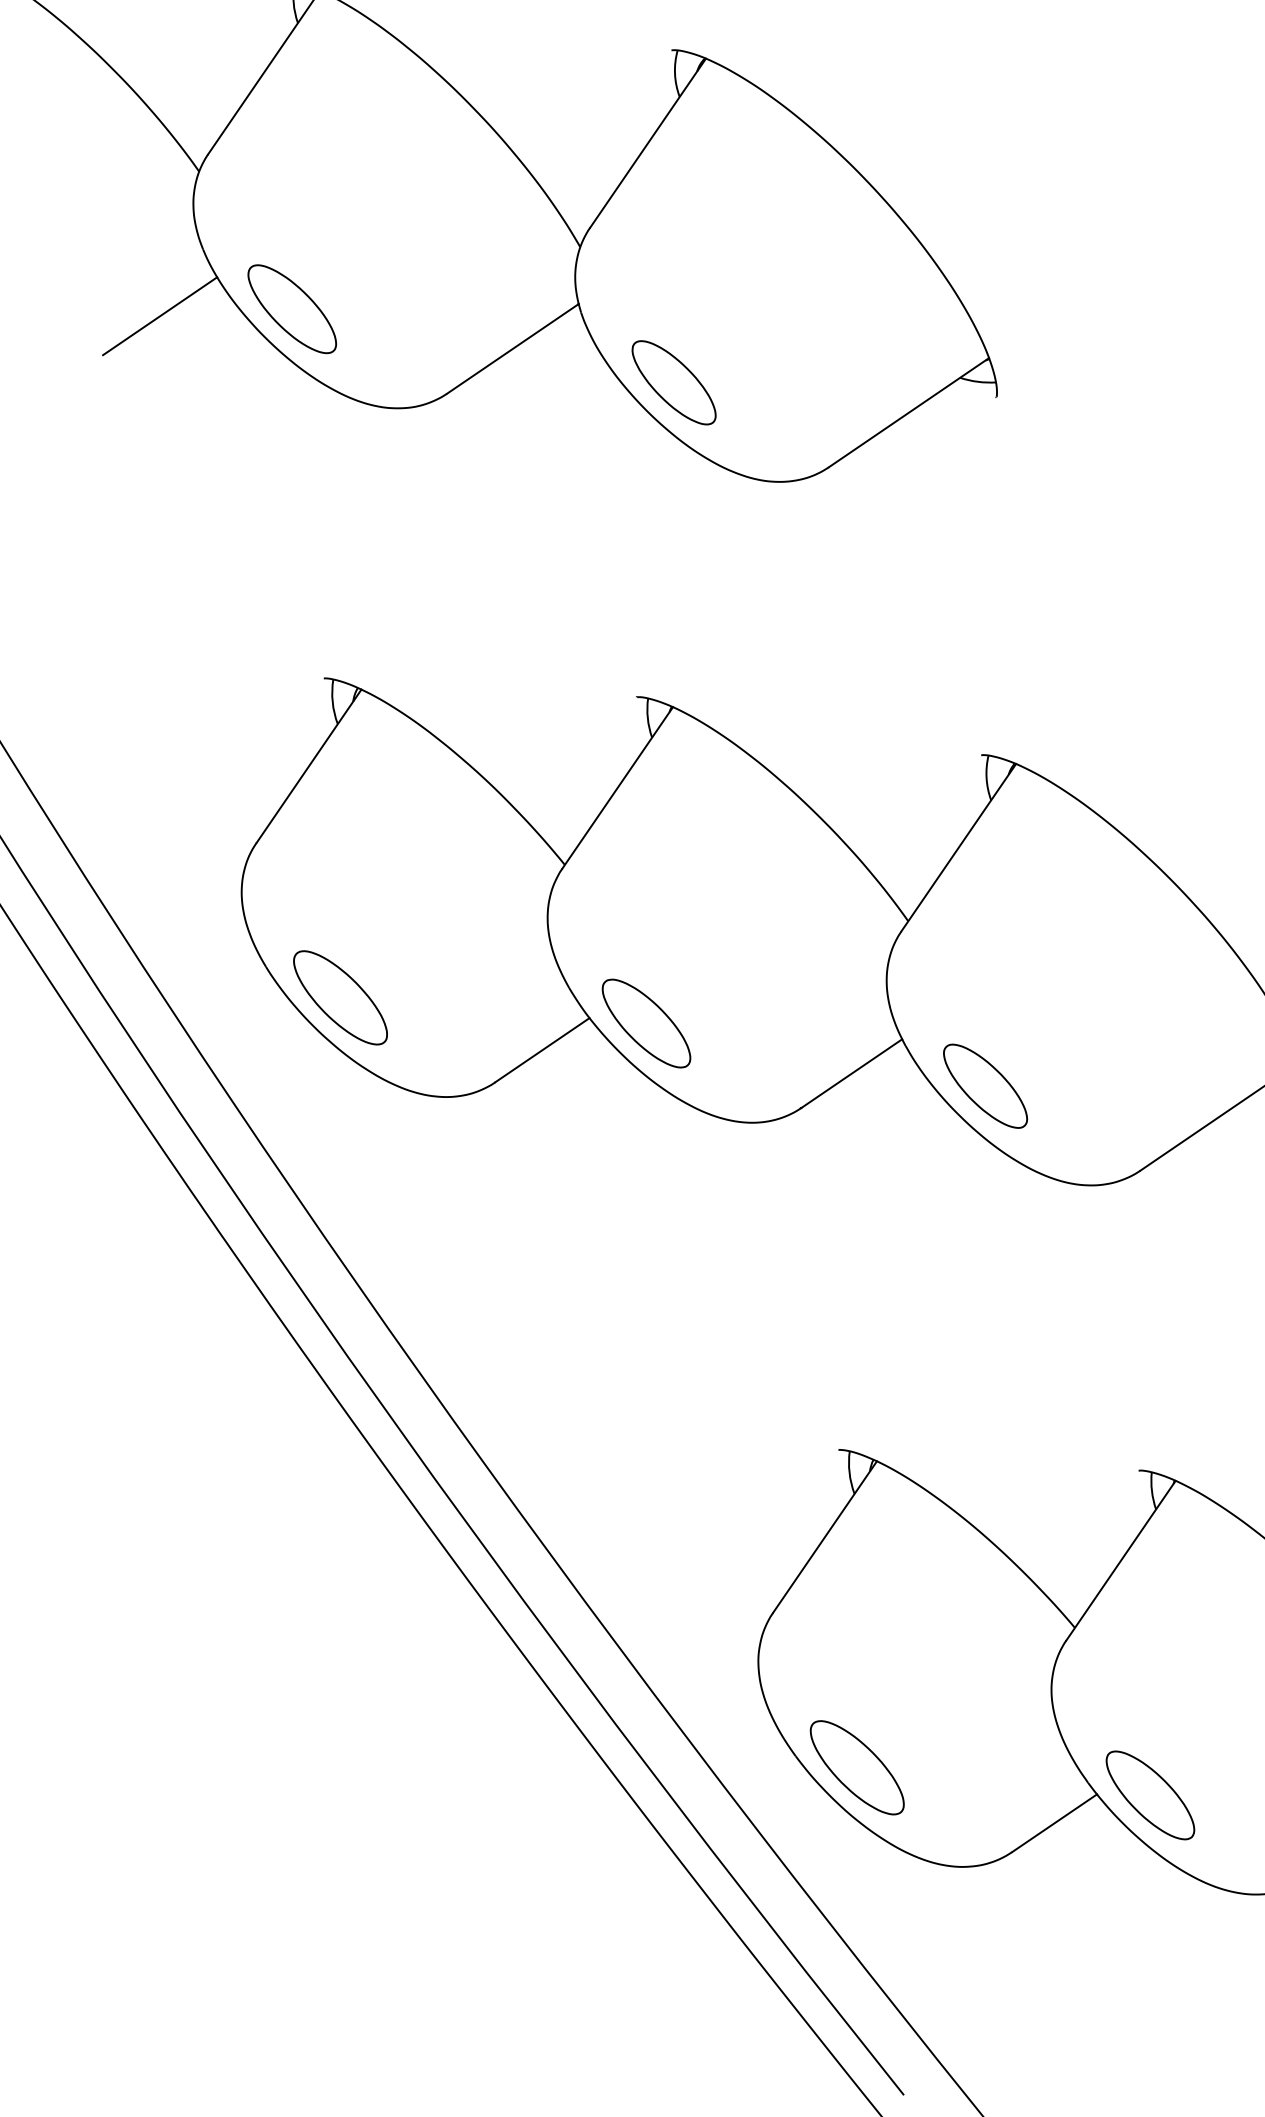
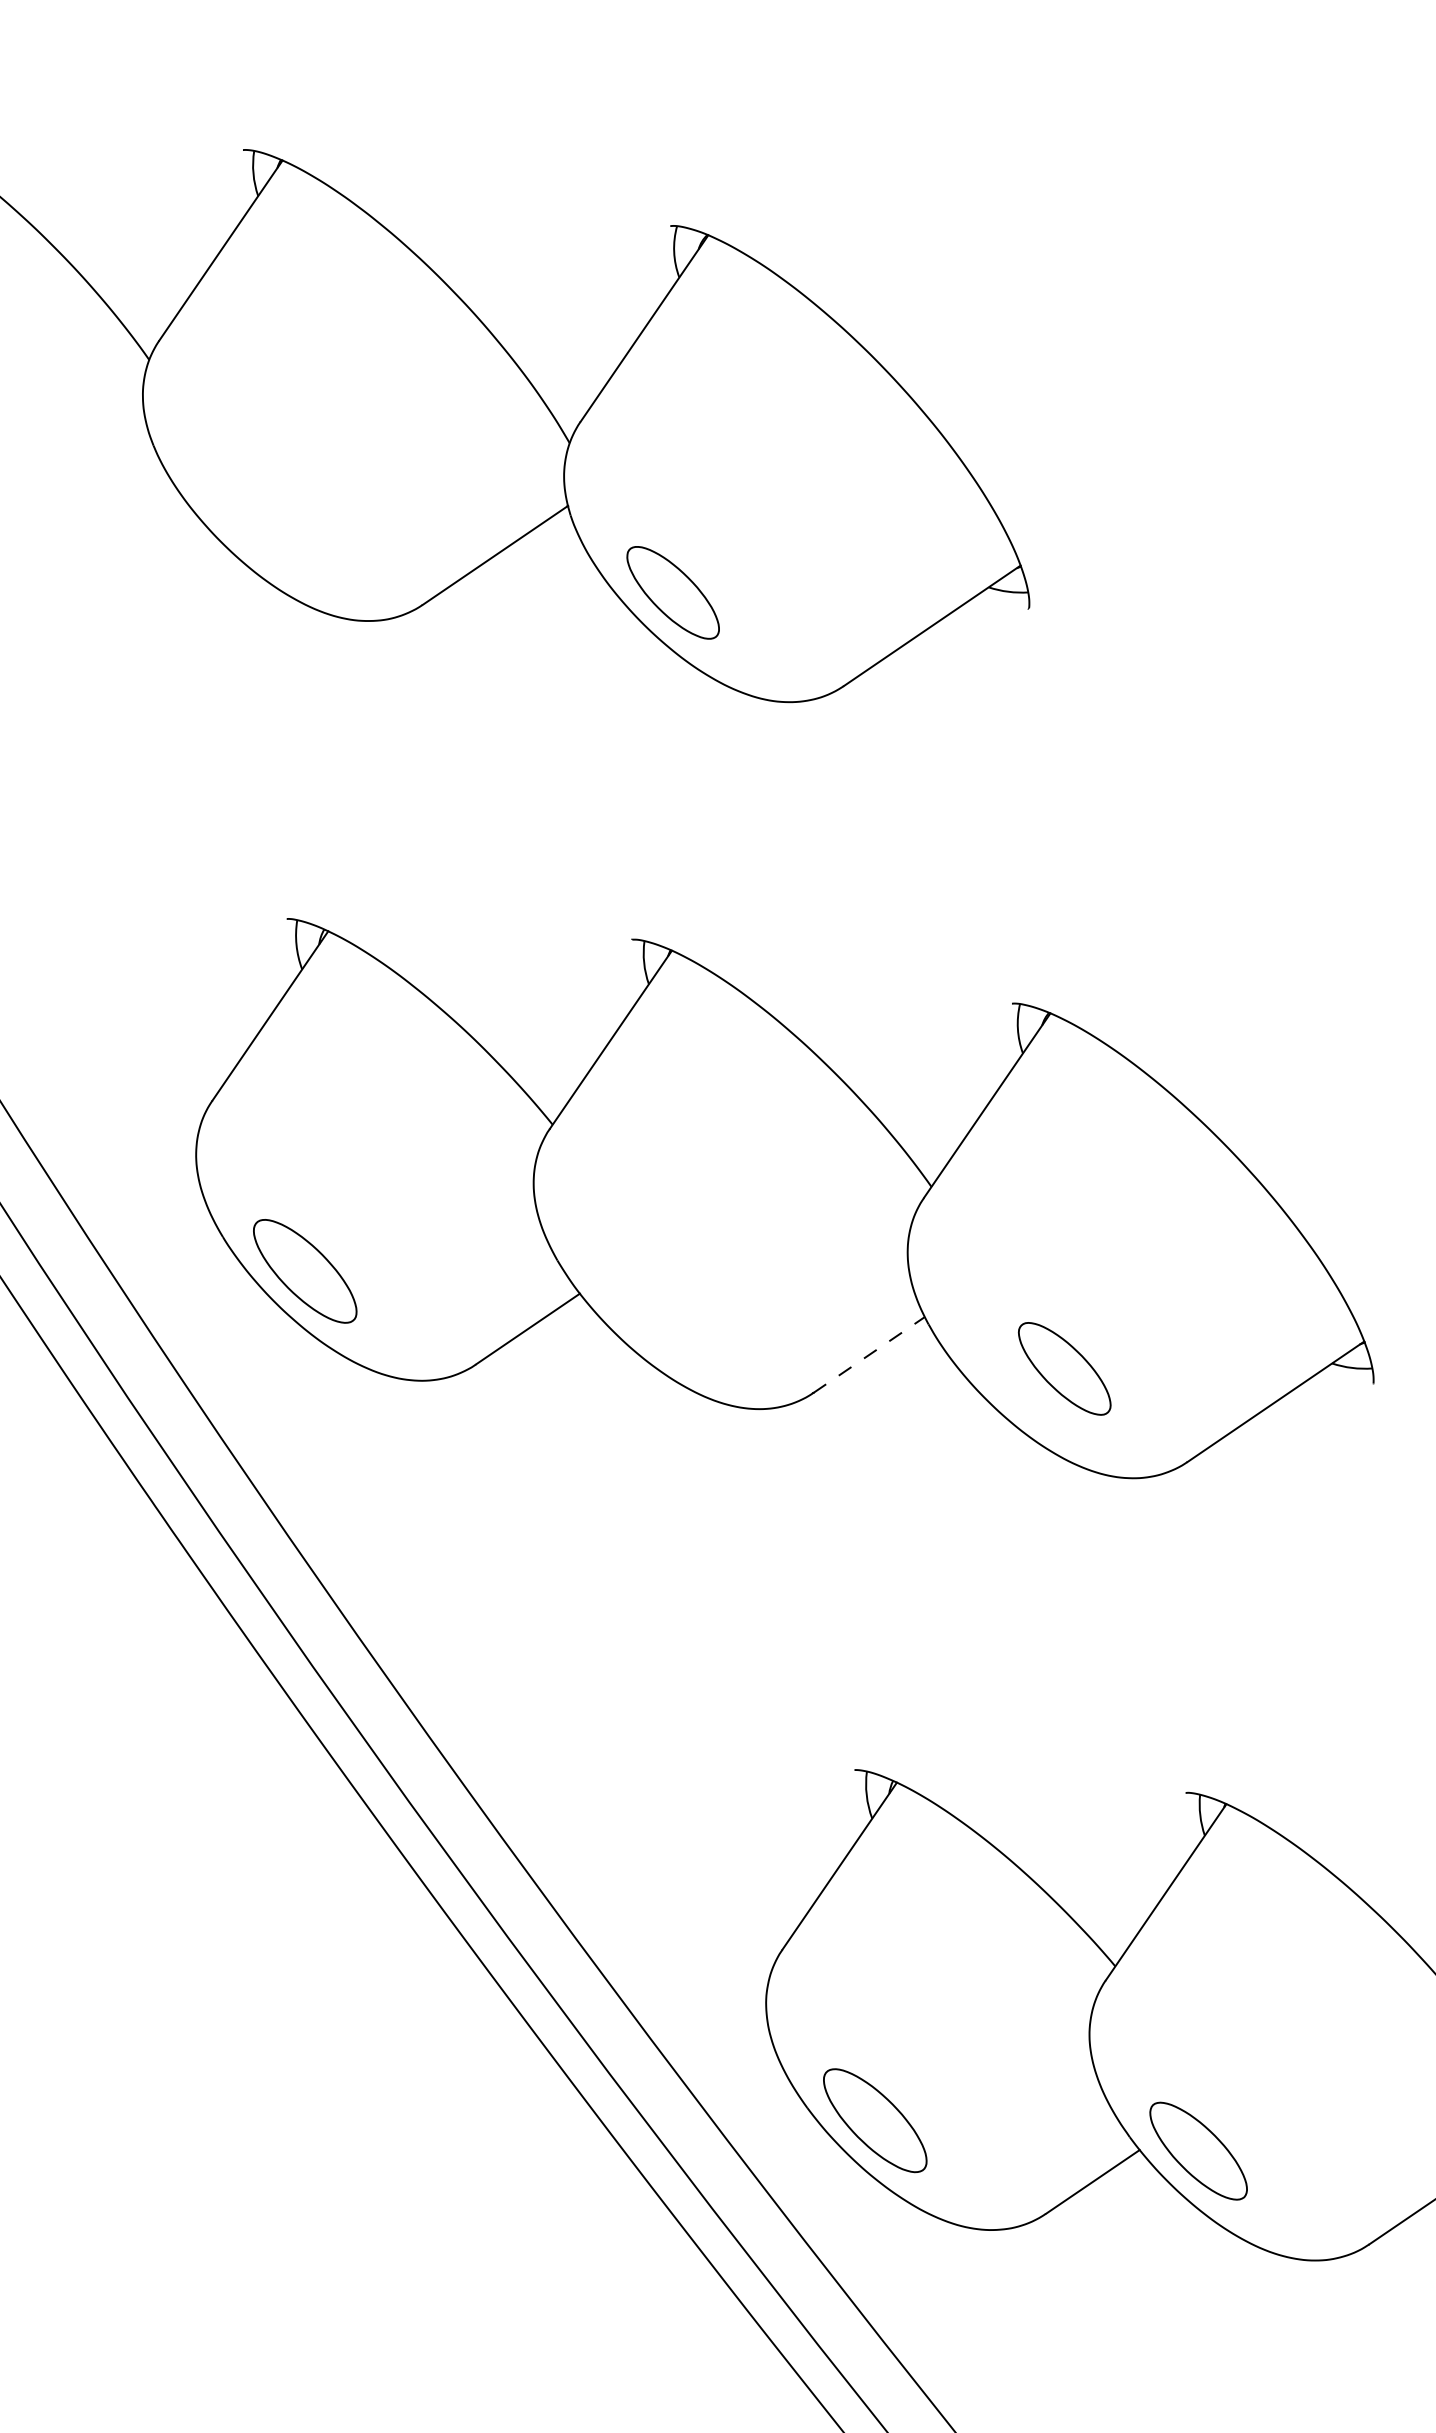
part: (291, 309) -> (251, 511), removed
line: (160, 316) -> (106, 519), removed
part: (646, 1023) -> (642, 1299), removed
line: (852, 1073) -> (869, 1354), solid -> dashed
part: (985, 1085) -> (1064, 1368), moved

